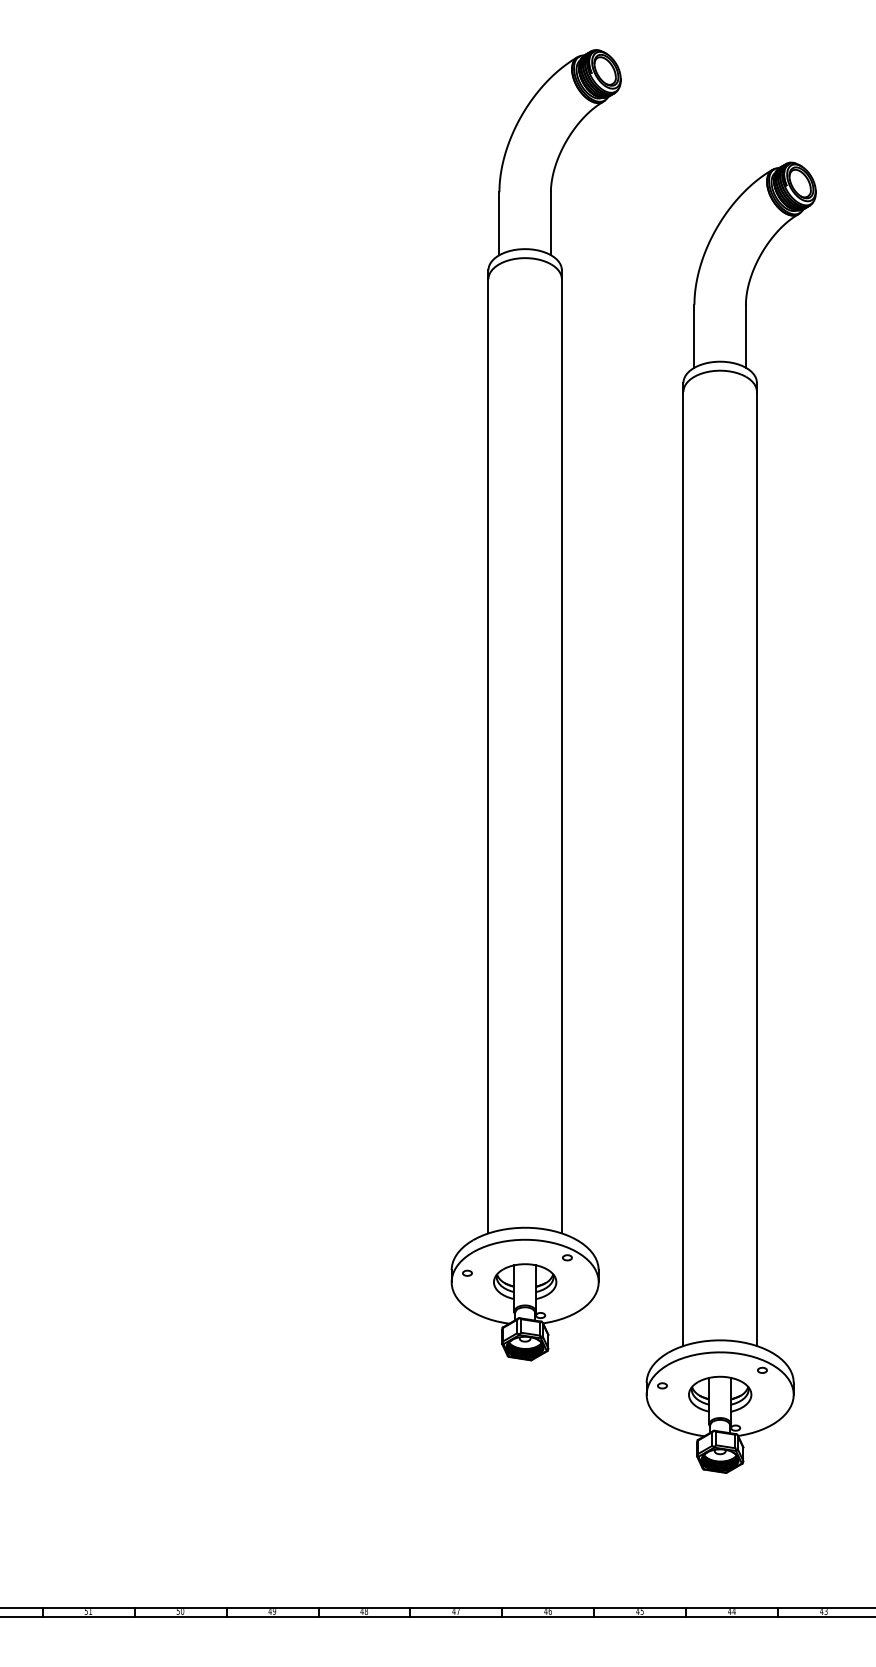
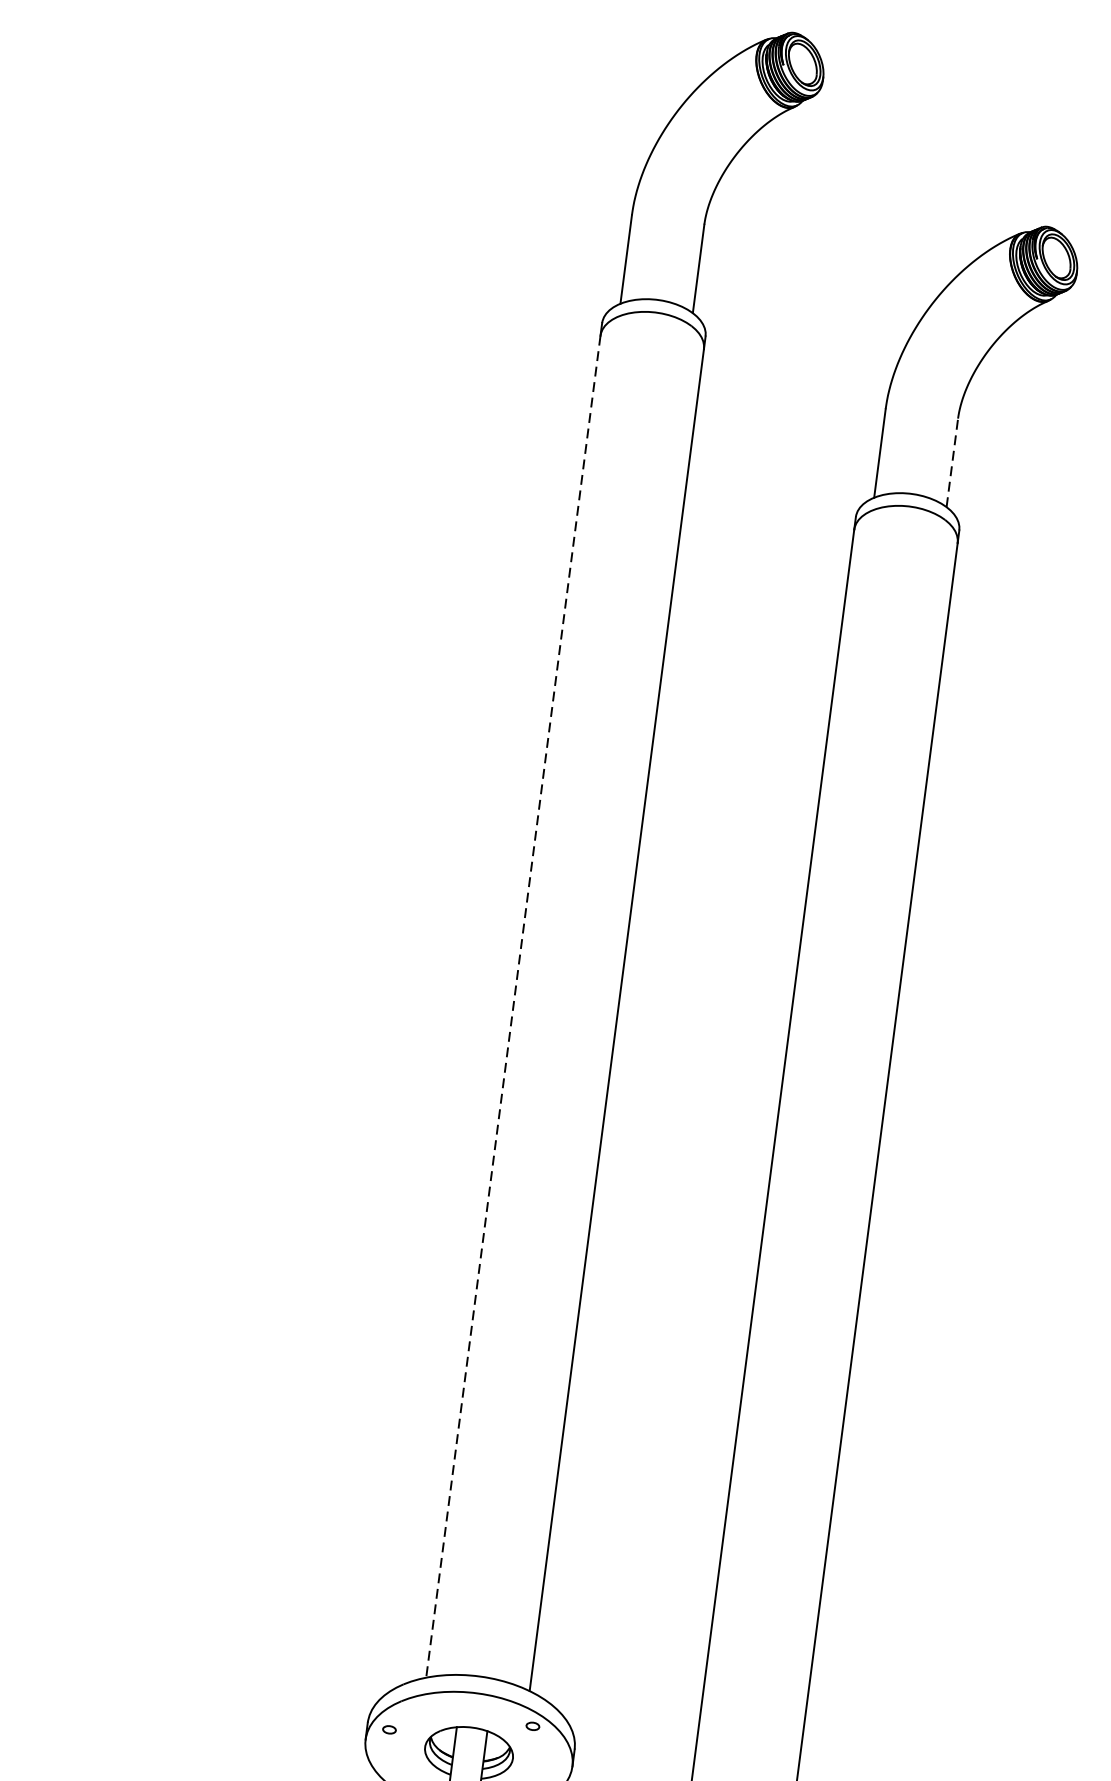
line: (745, 335) -> (951, 461), solid -> dashed
line: (488, 756) -> (513, 1006), solid -> dashed

